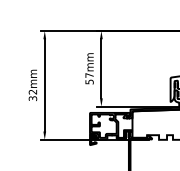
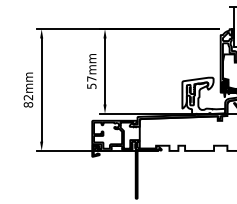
text: (32, 98) -> (28, 104), 32mm -> 82mm

